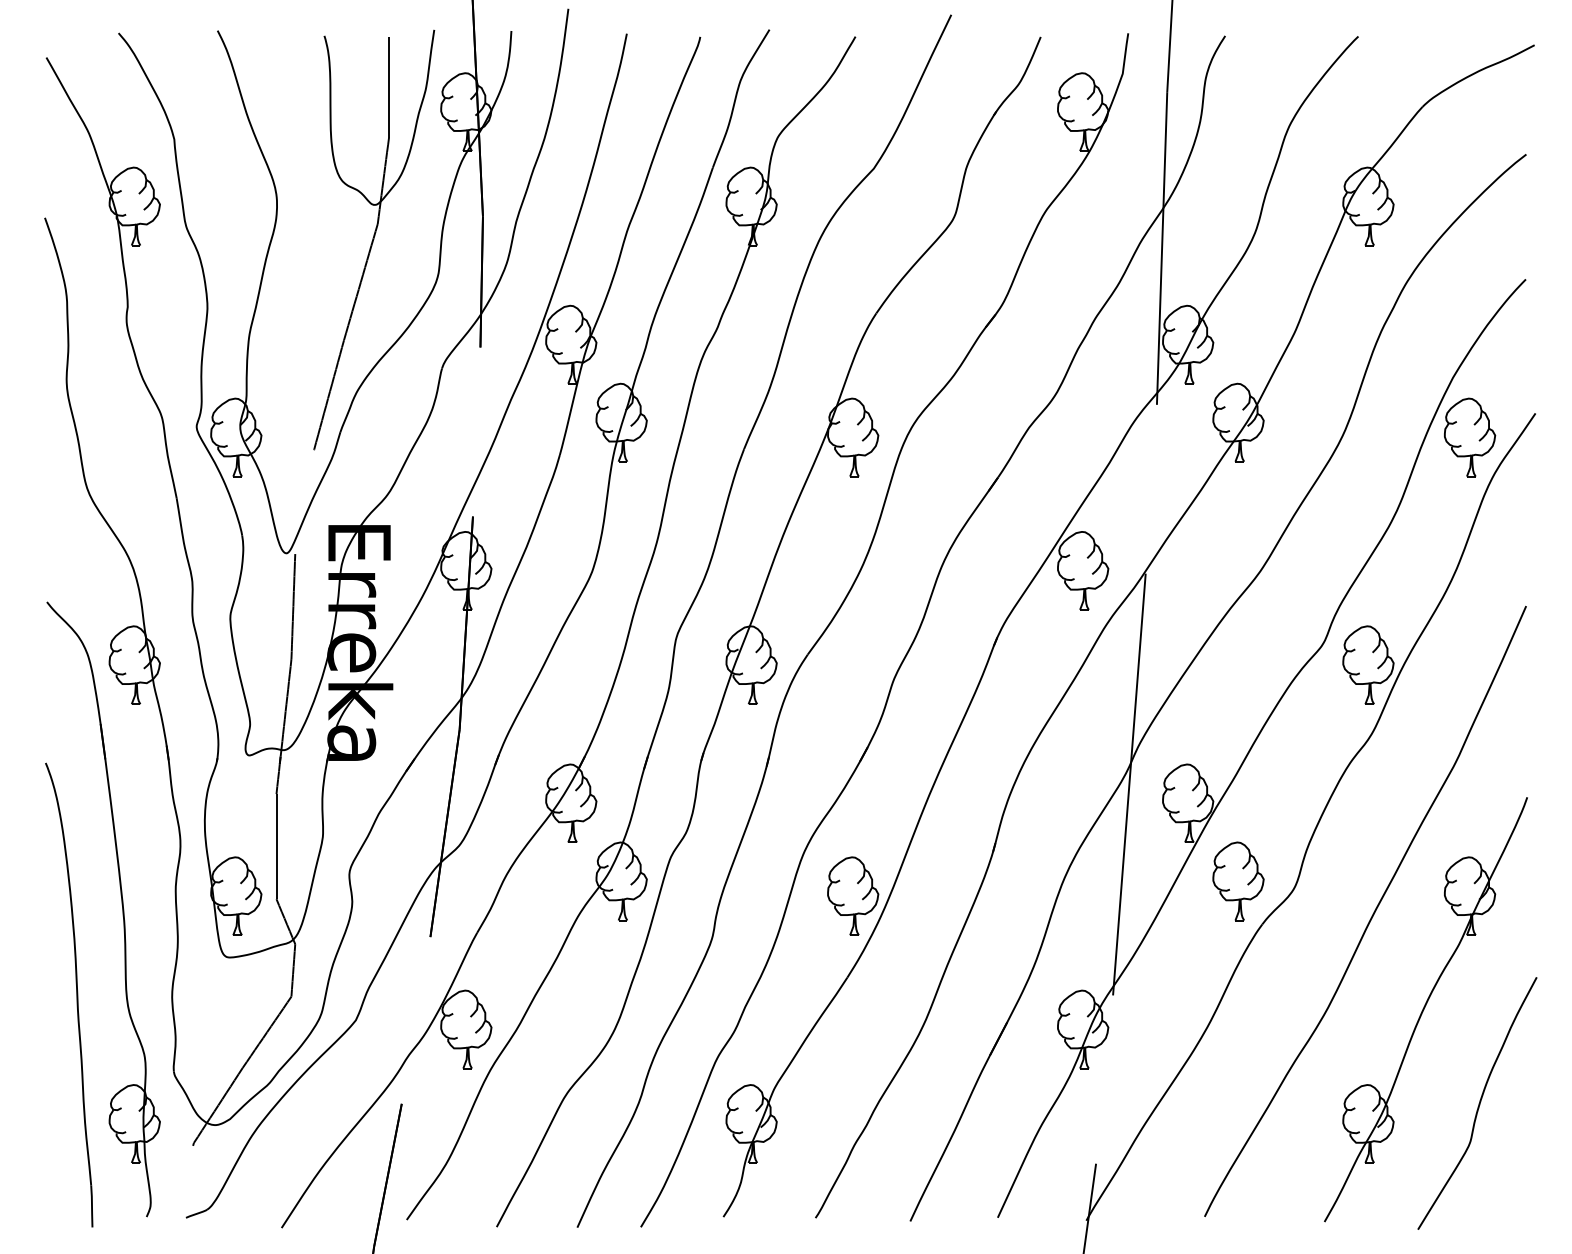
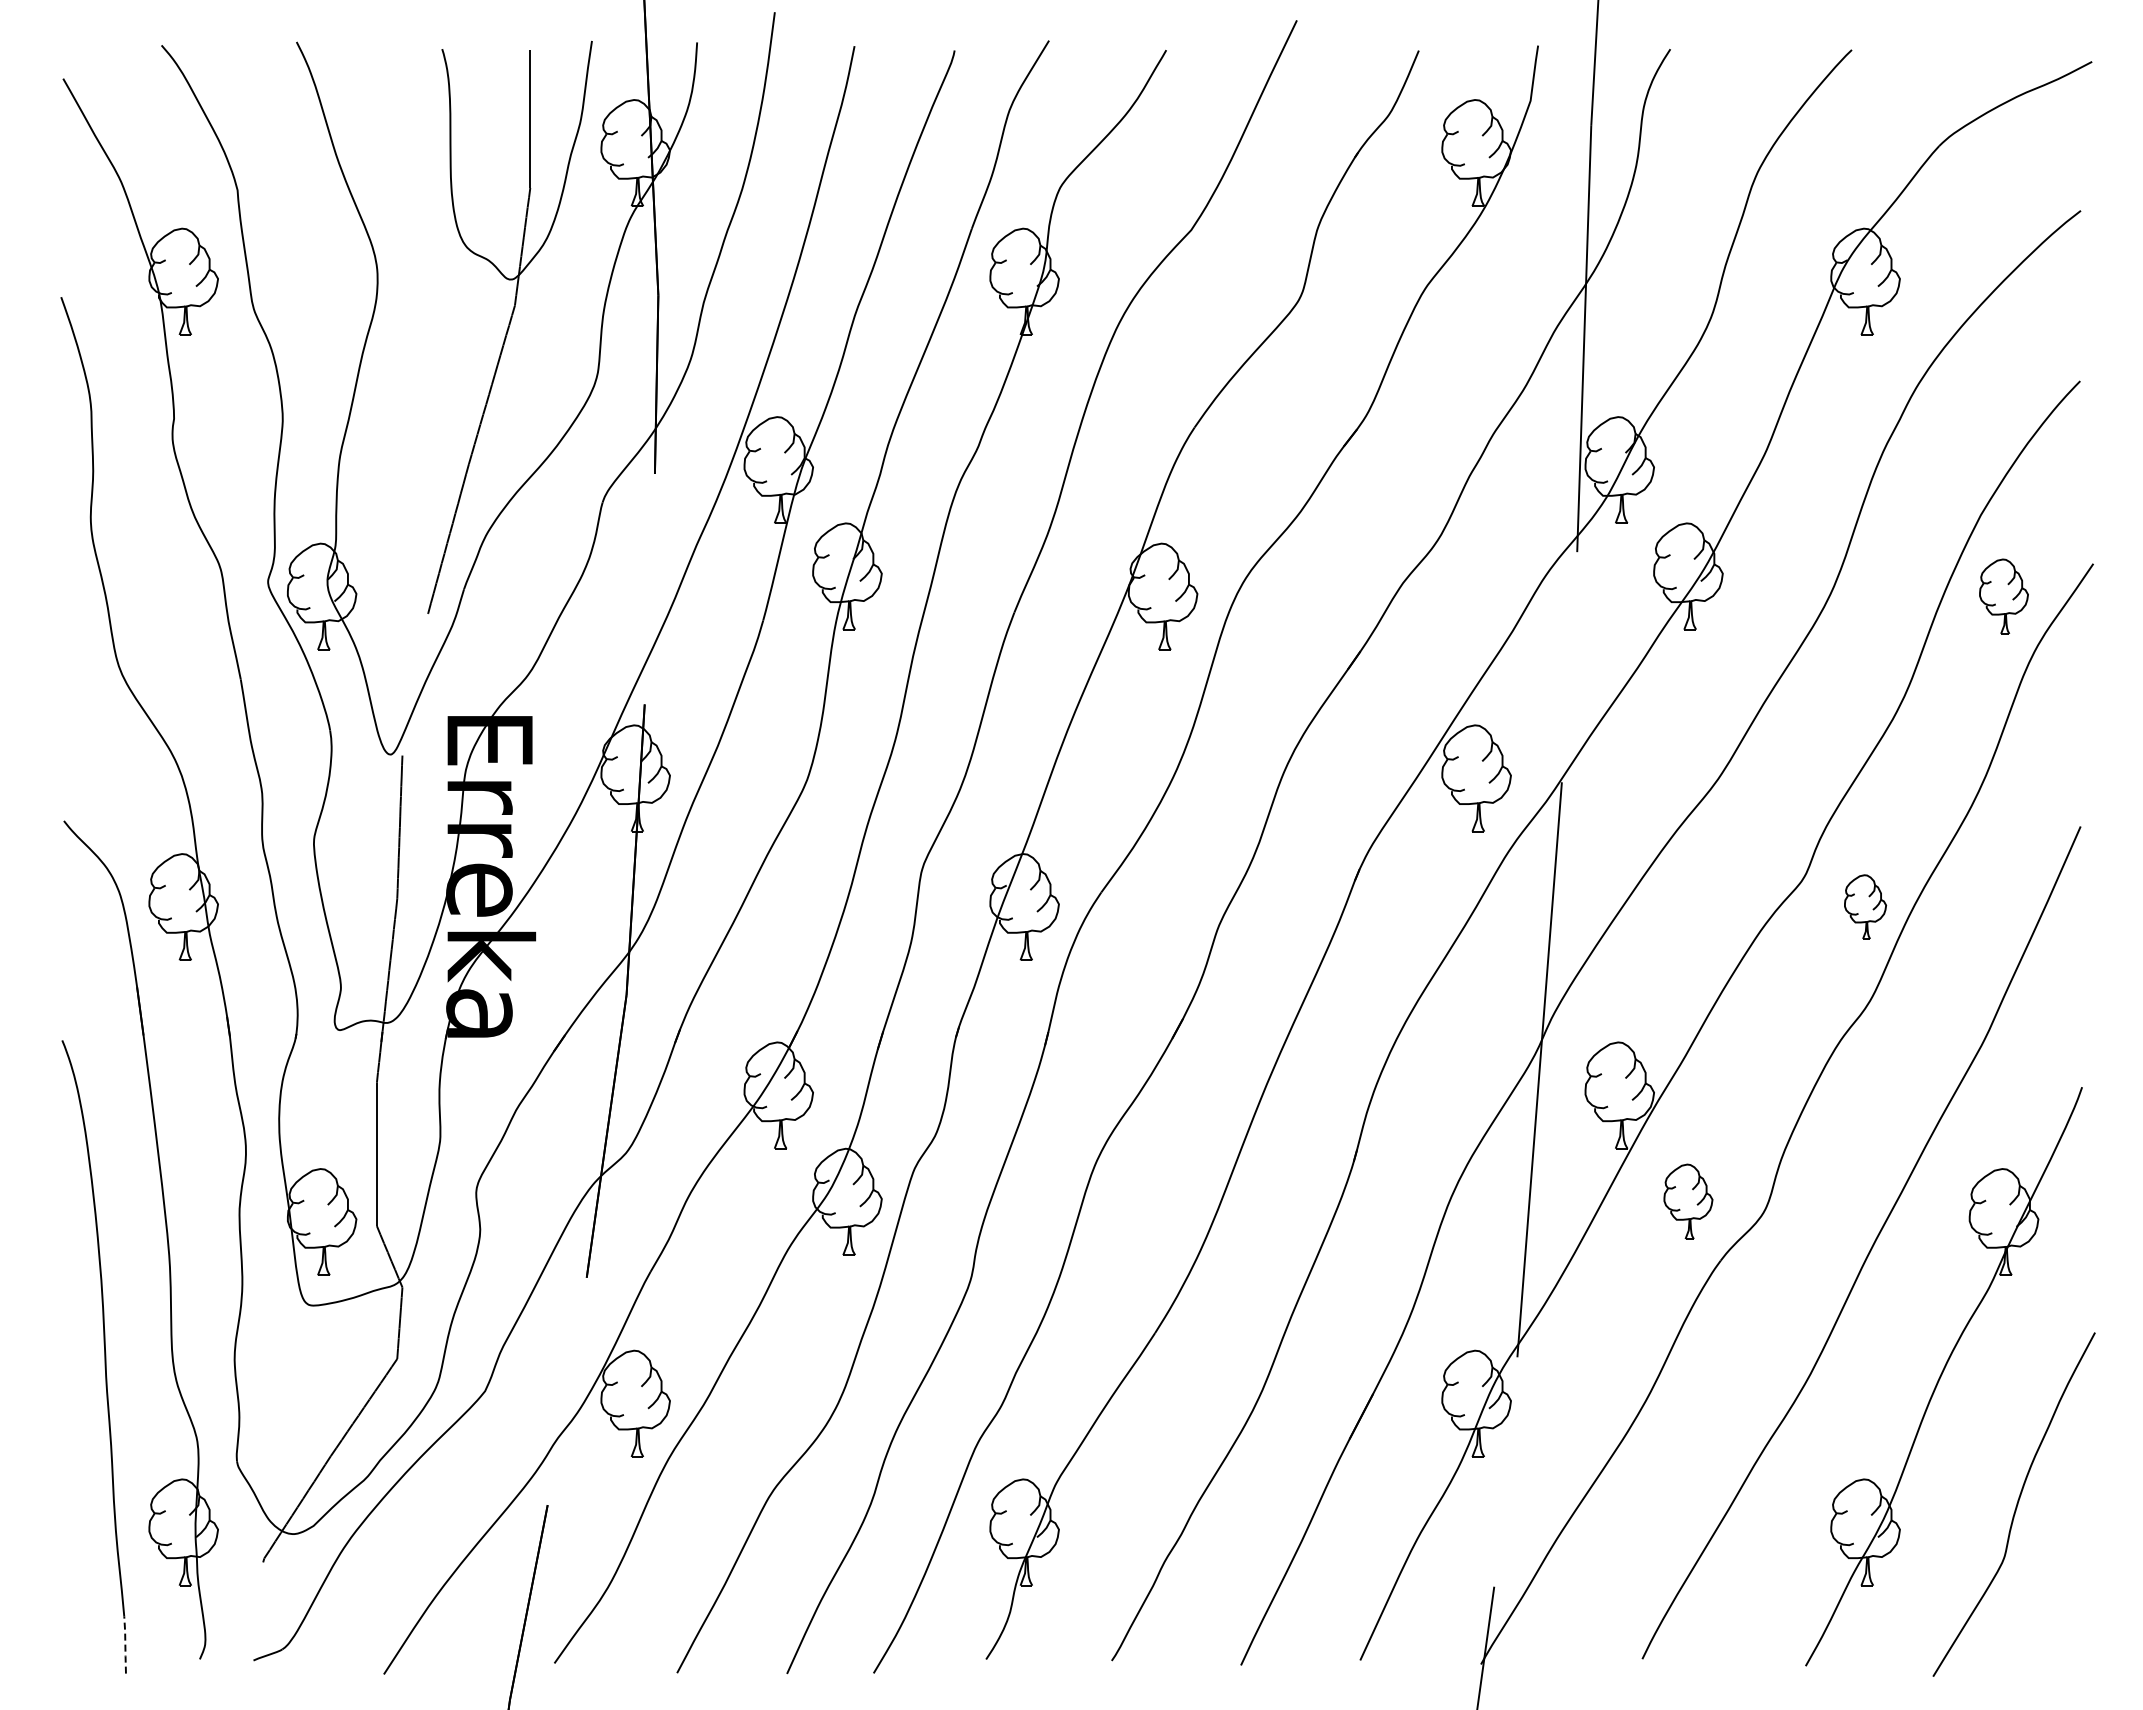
part: (1469, 437) -> (2003, 596), size x0.7
part: (1368, 664) -> (1865, 906), size x0.6
part: (1238, 881) -> (1688, 1201), size x0.7
part: (853, 895) -> (1163, 1221), removed
line: (92, 1206) -> (125, 1644), solid -> dashed

